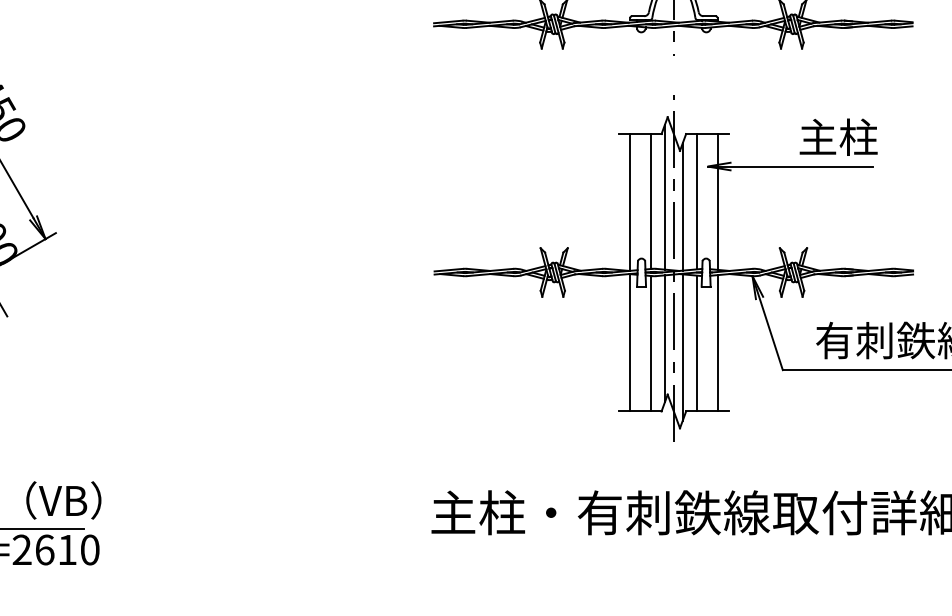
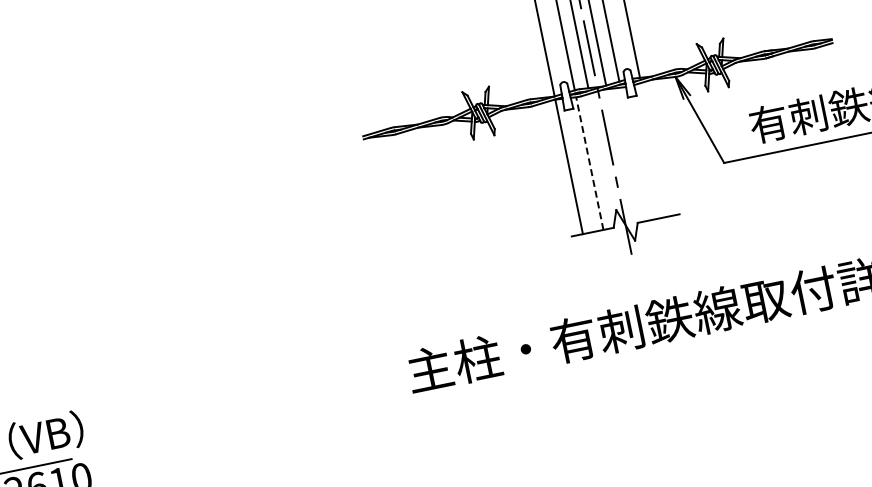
line: (664, 338) -> (601, 155), removed
line: (651, 343) -> (590, 163), solid -> dashed
line: (696, 343) -> (634, 154), removed
line: (717, 343) -> (654, 150), removed
line: (682, 347) -> (621, 160), removed

